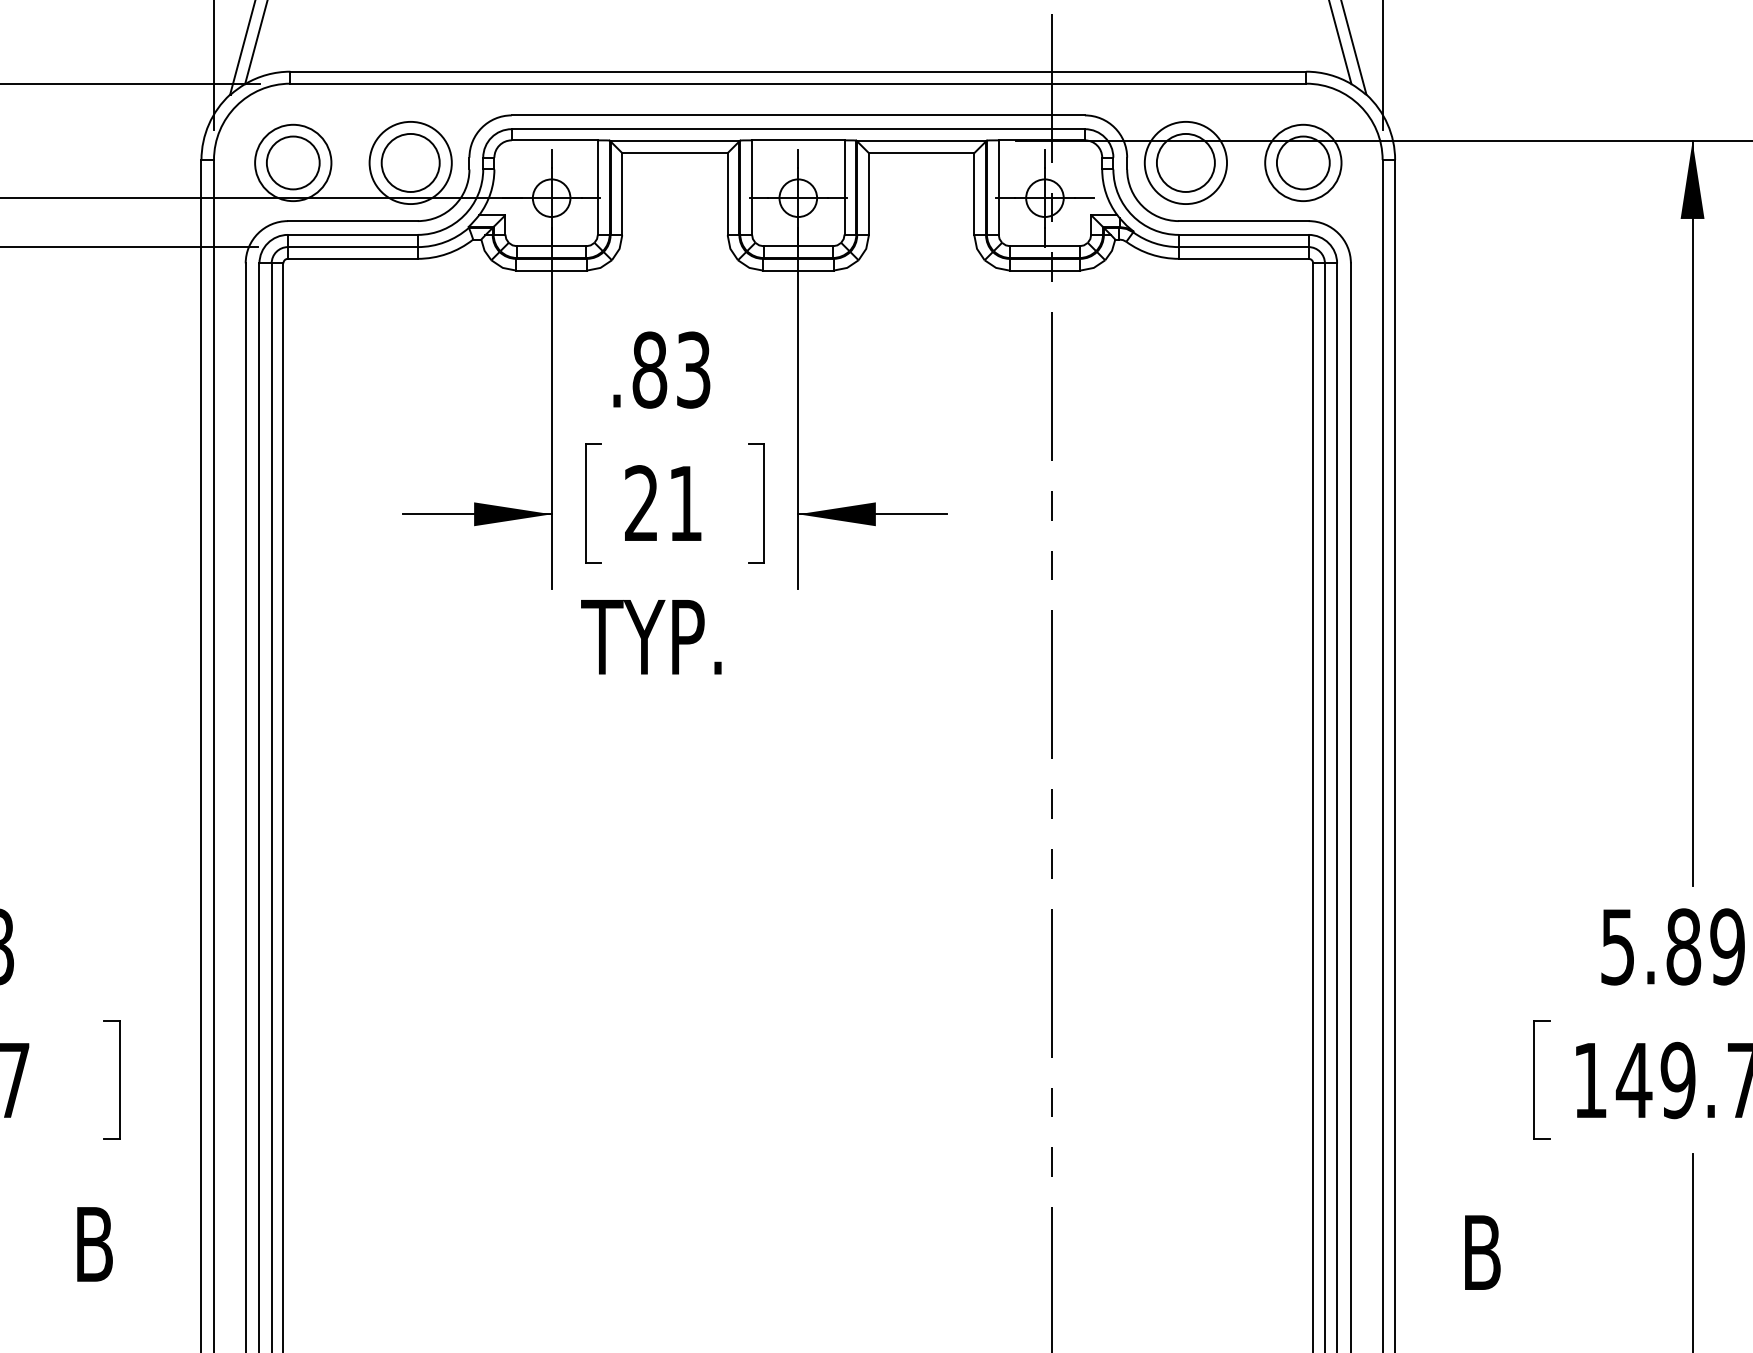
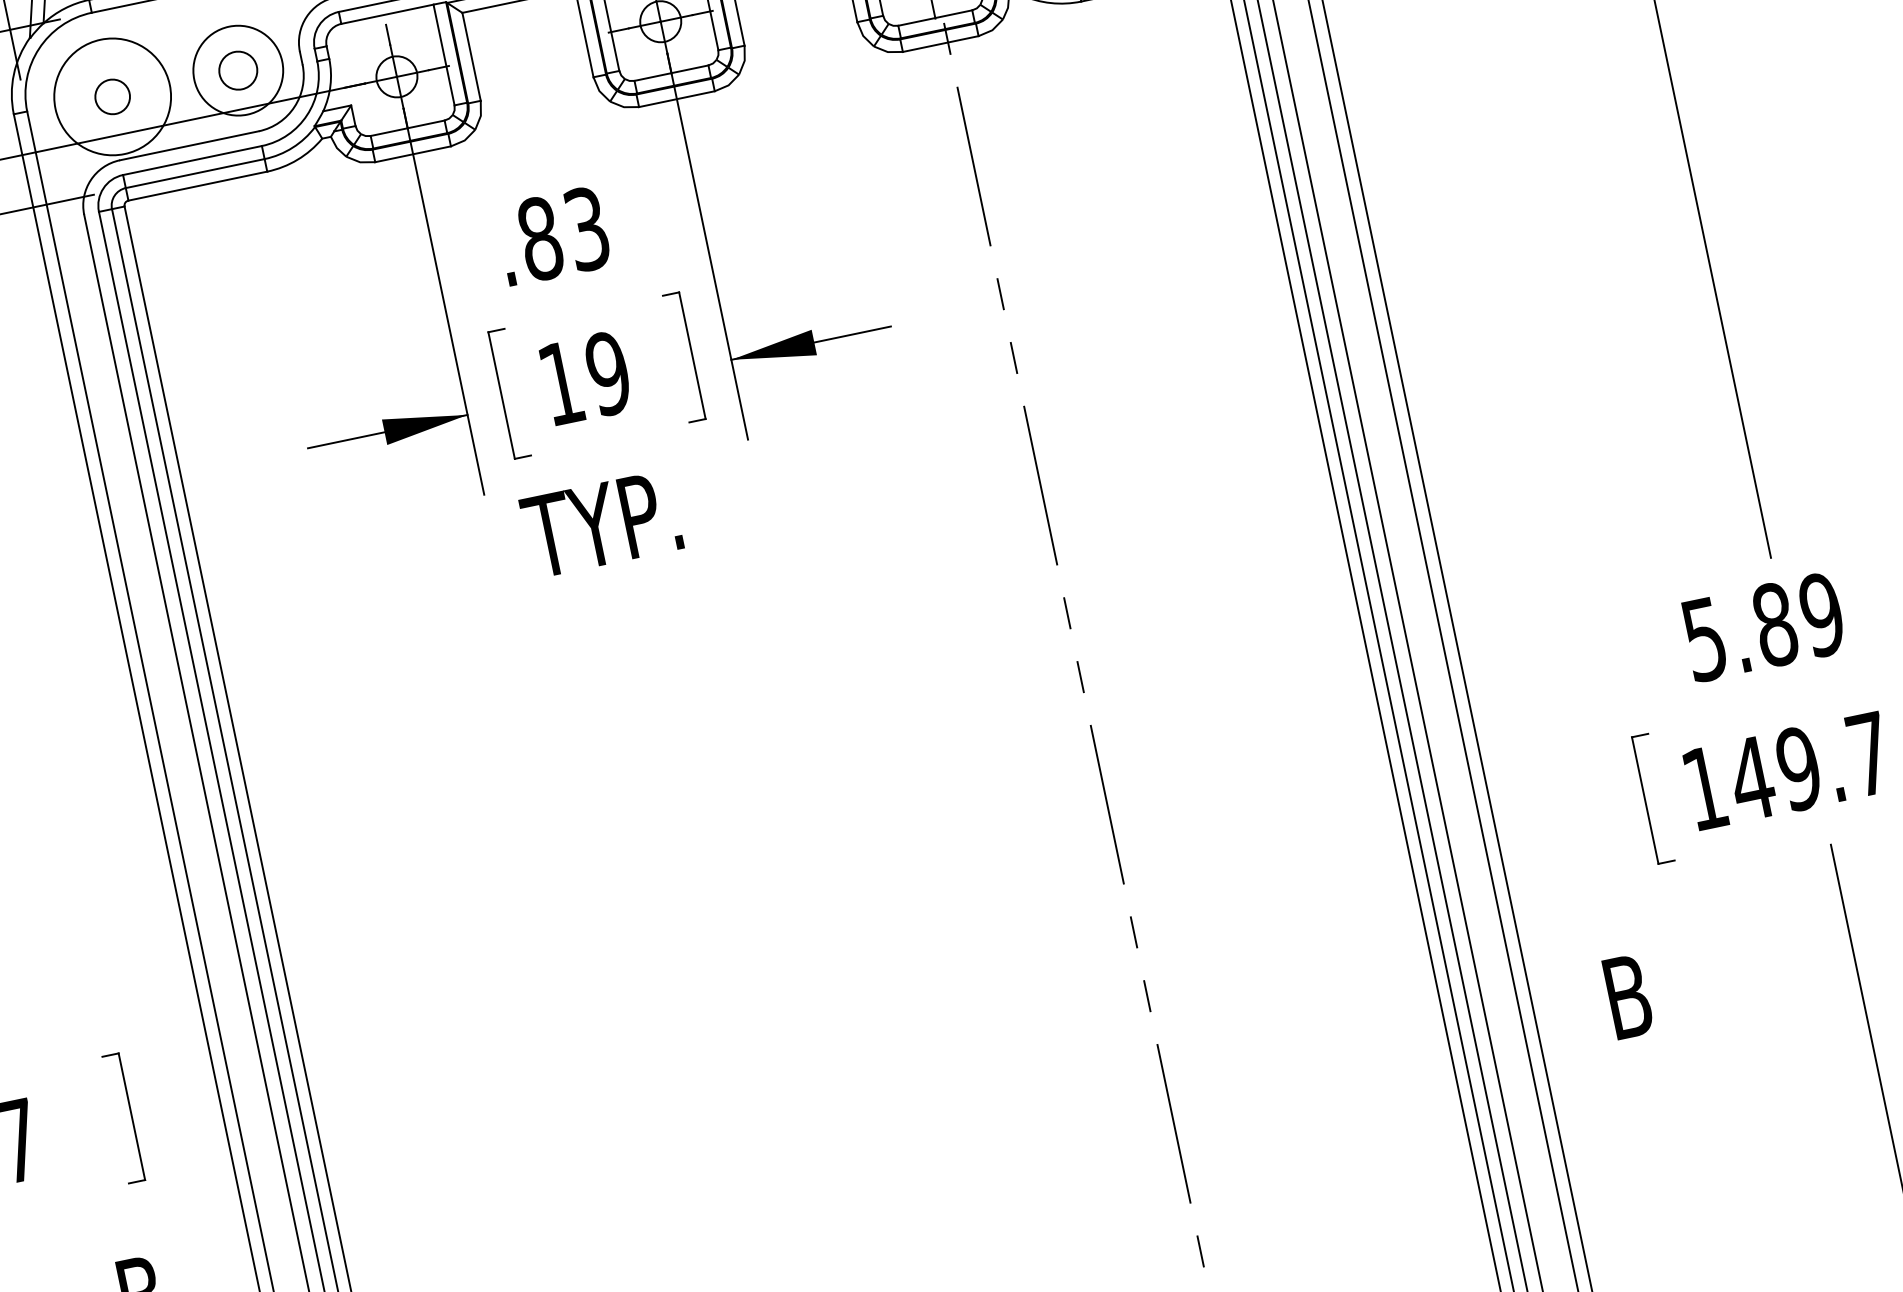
circle: (292, 162) -> (111, 96), size x0.6
circle: (293, 162) -> (112, 96), size x1.4
circle: (410, 162) -> (237, 70), size x0.6
text: (663, 503) -> (584, 378), 21 -> 19

